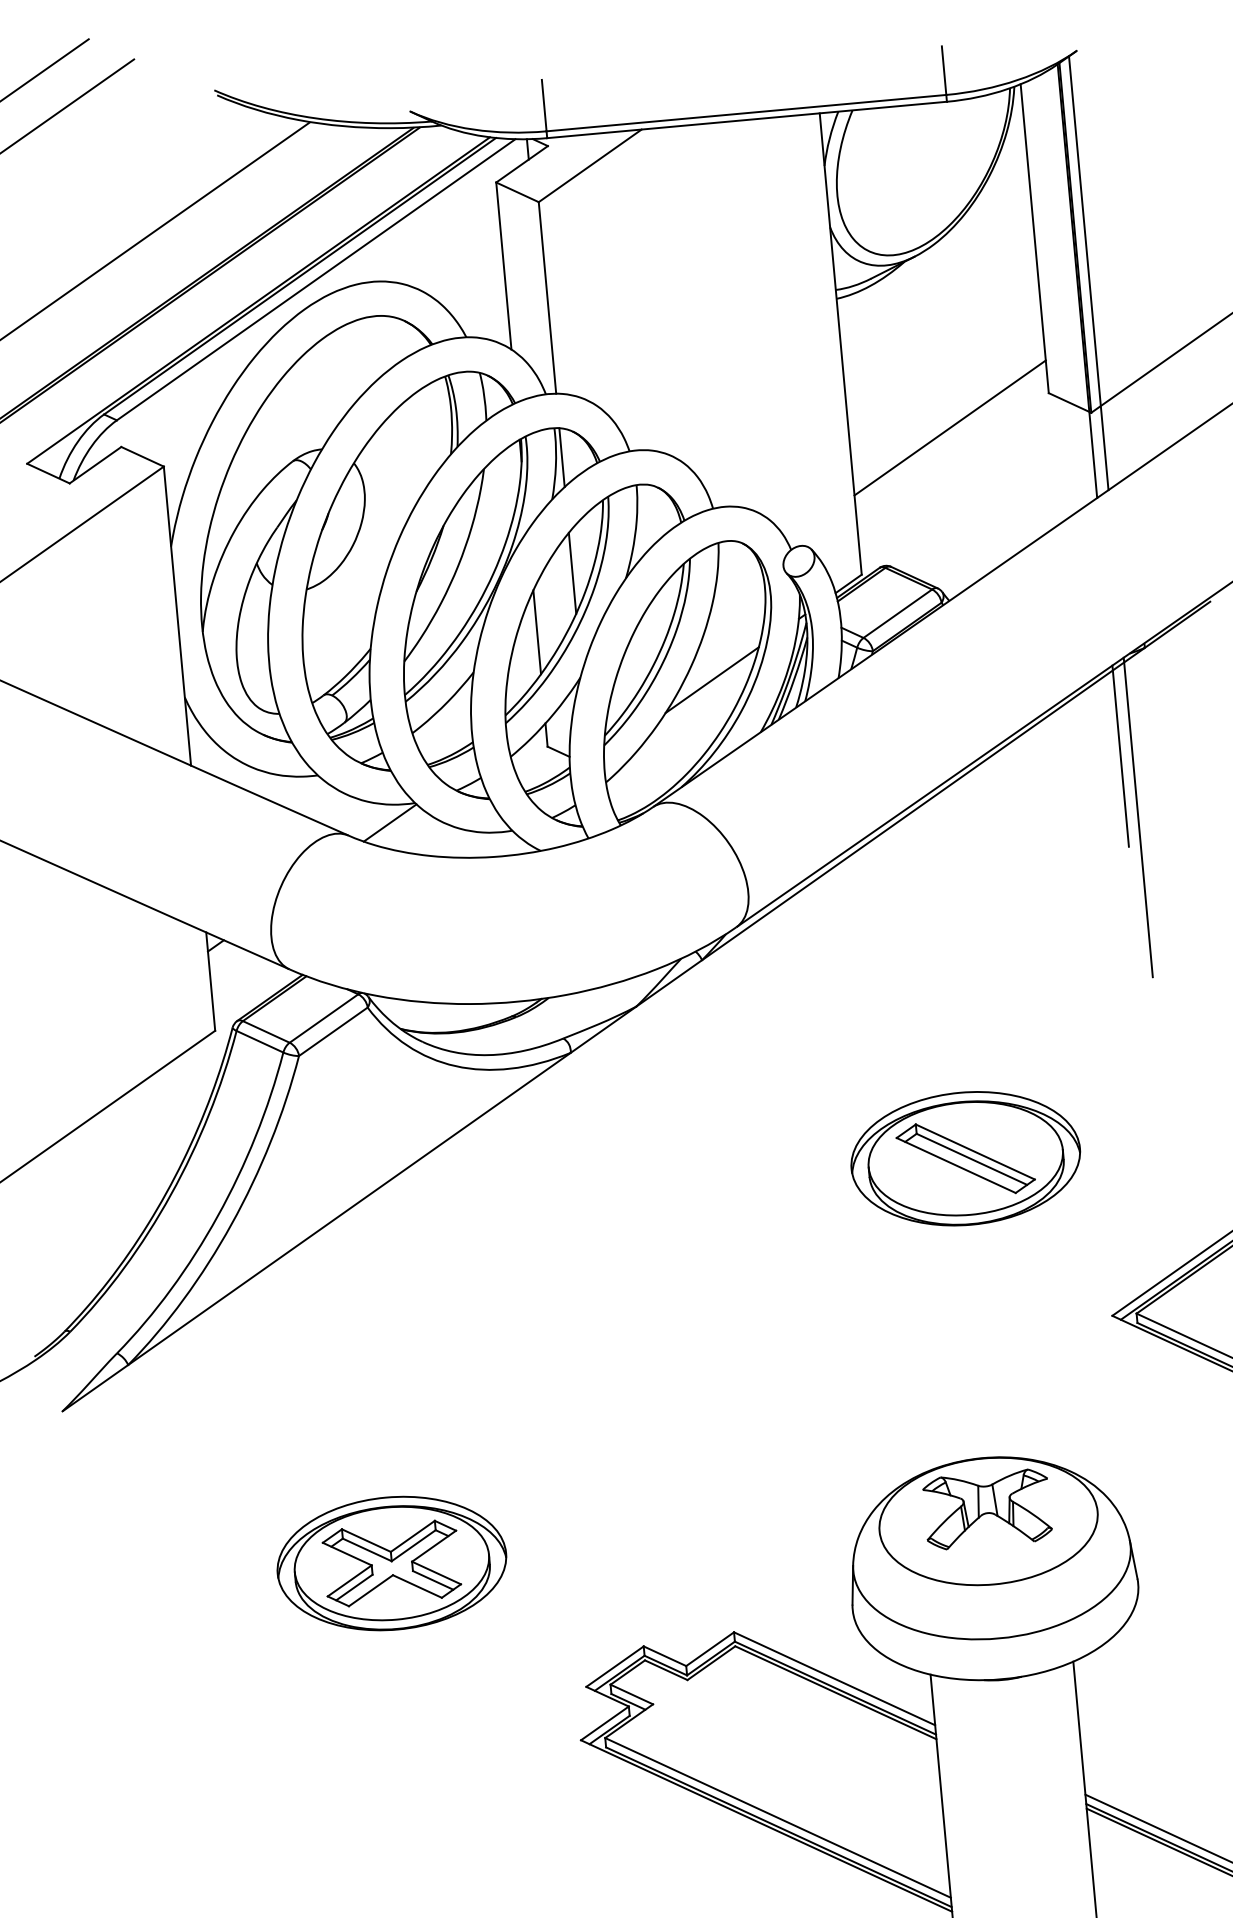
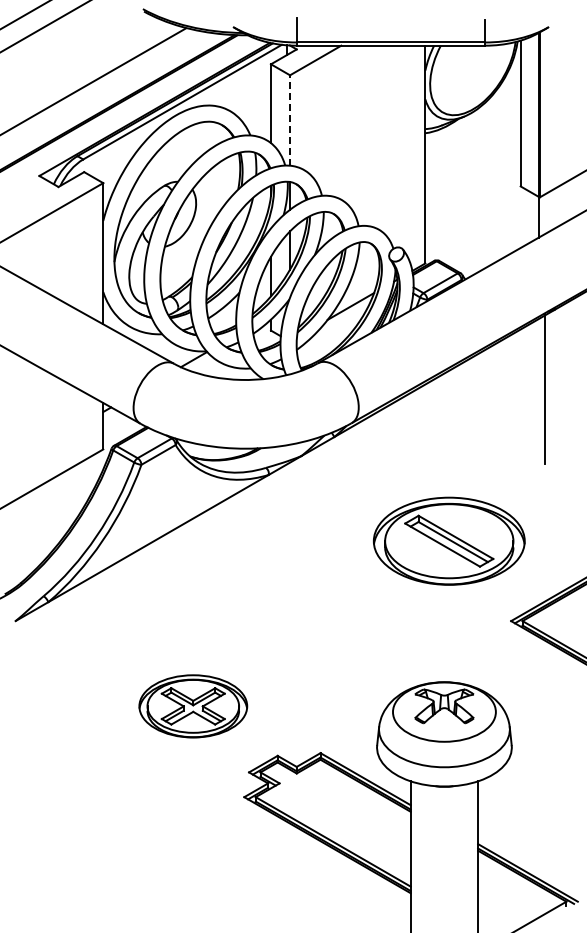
line: (1088, 272) -> (544, 131), removed
line: (548, 297) -> (290, 120), solid -> dashed
line: (949, 427) -> (472, 198), removed
line: (1119, 756) -> (538, 359), removed
part: (964, 1159) -> (448, 541), size x1.4
part: (392, 1563) -> (193, 706), moved

